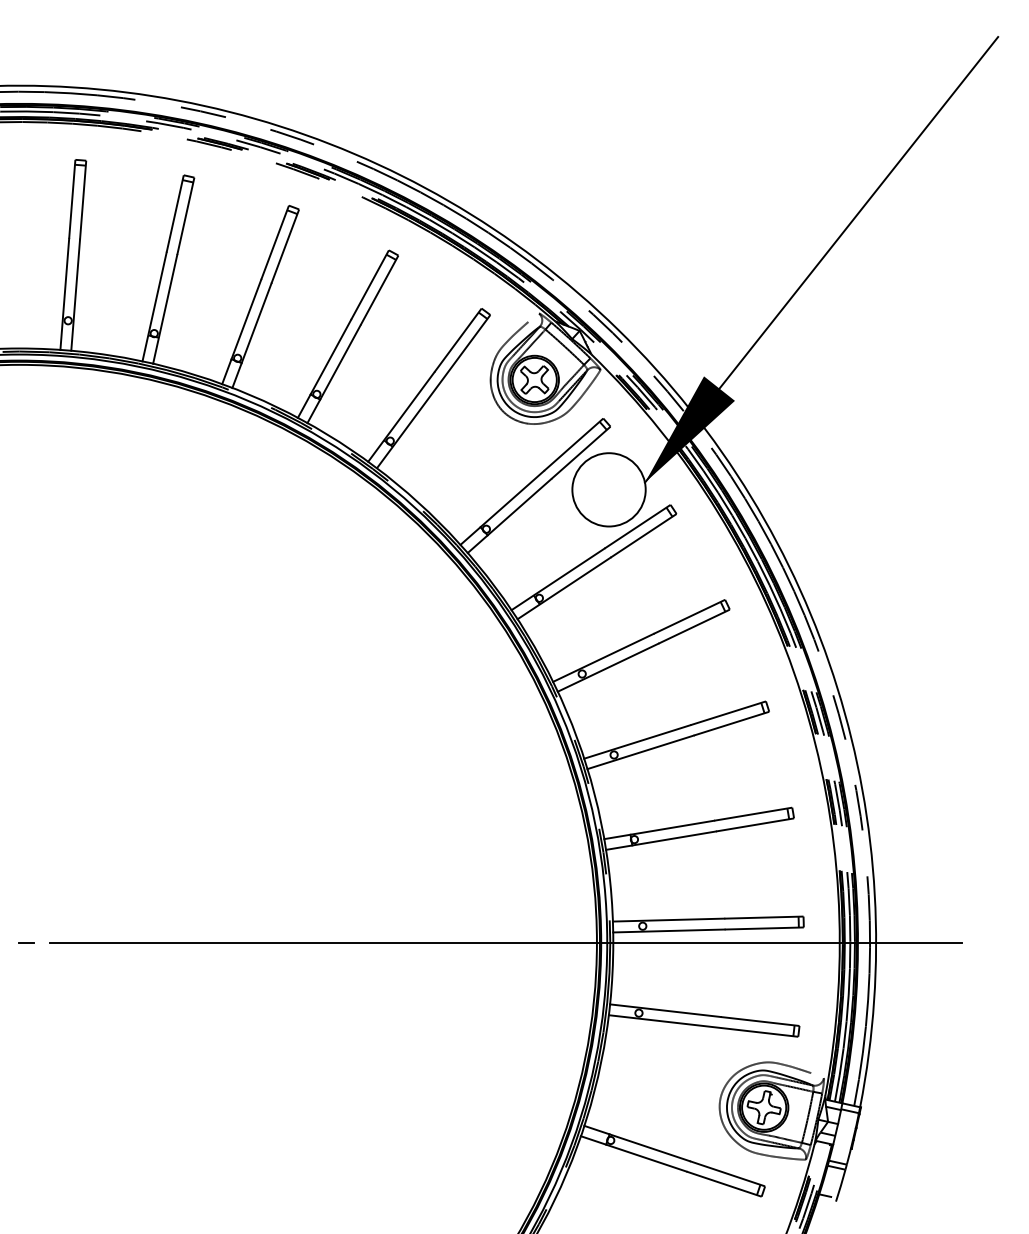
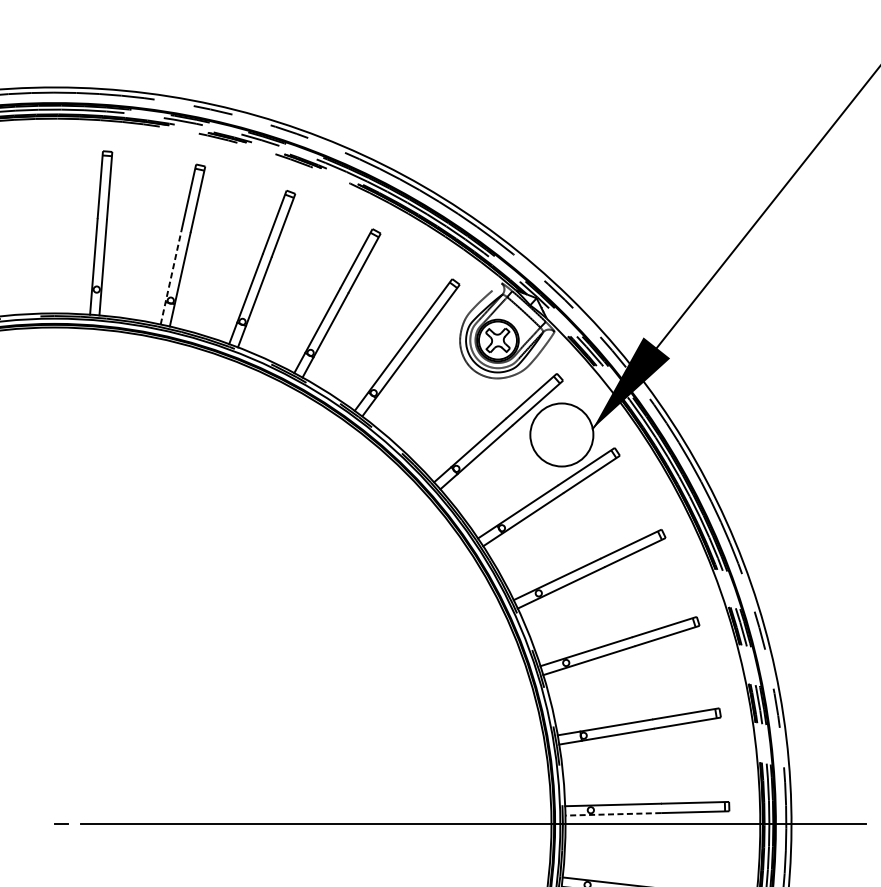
line: (154, 307) -> (171, 278), solid -> dashed
line: (668, 930) -> (612, 813), solid -> dashed

